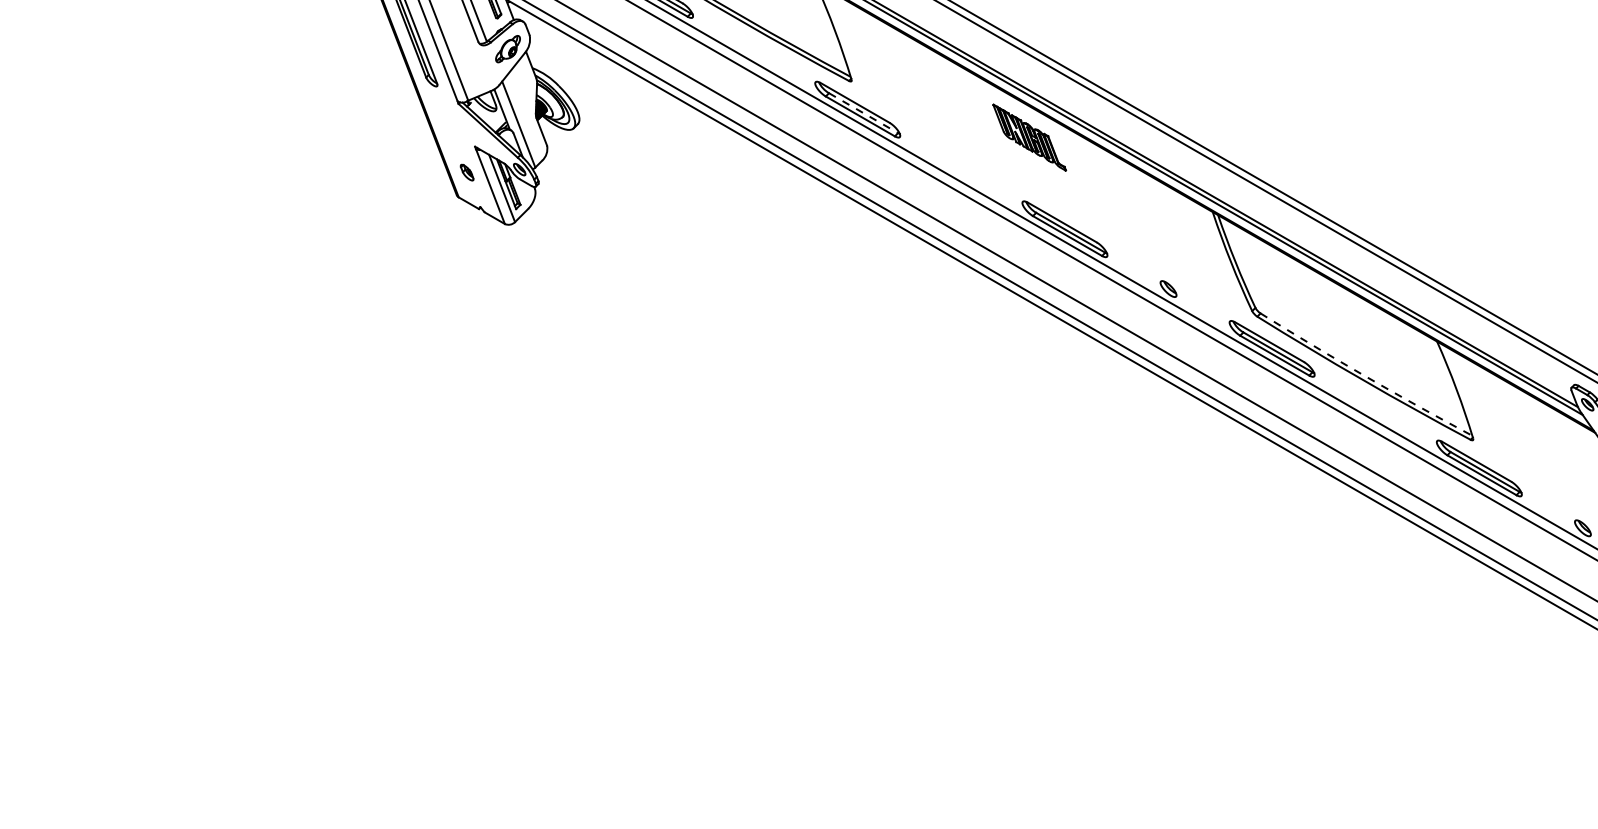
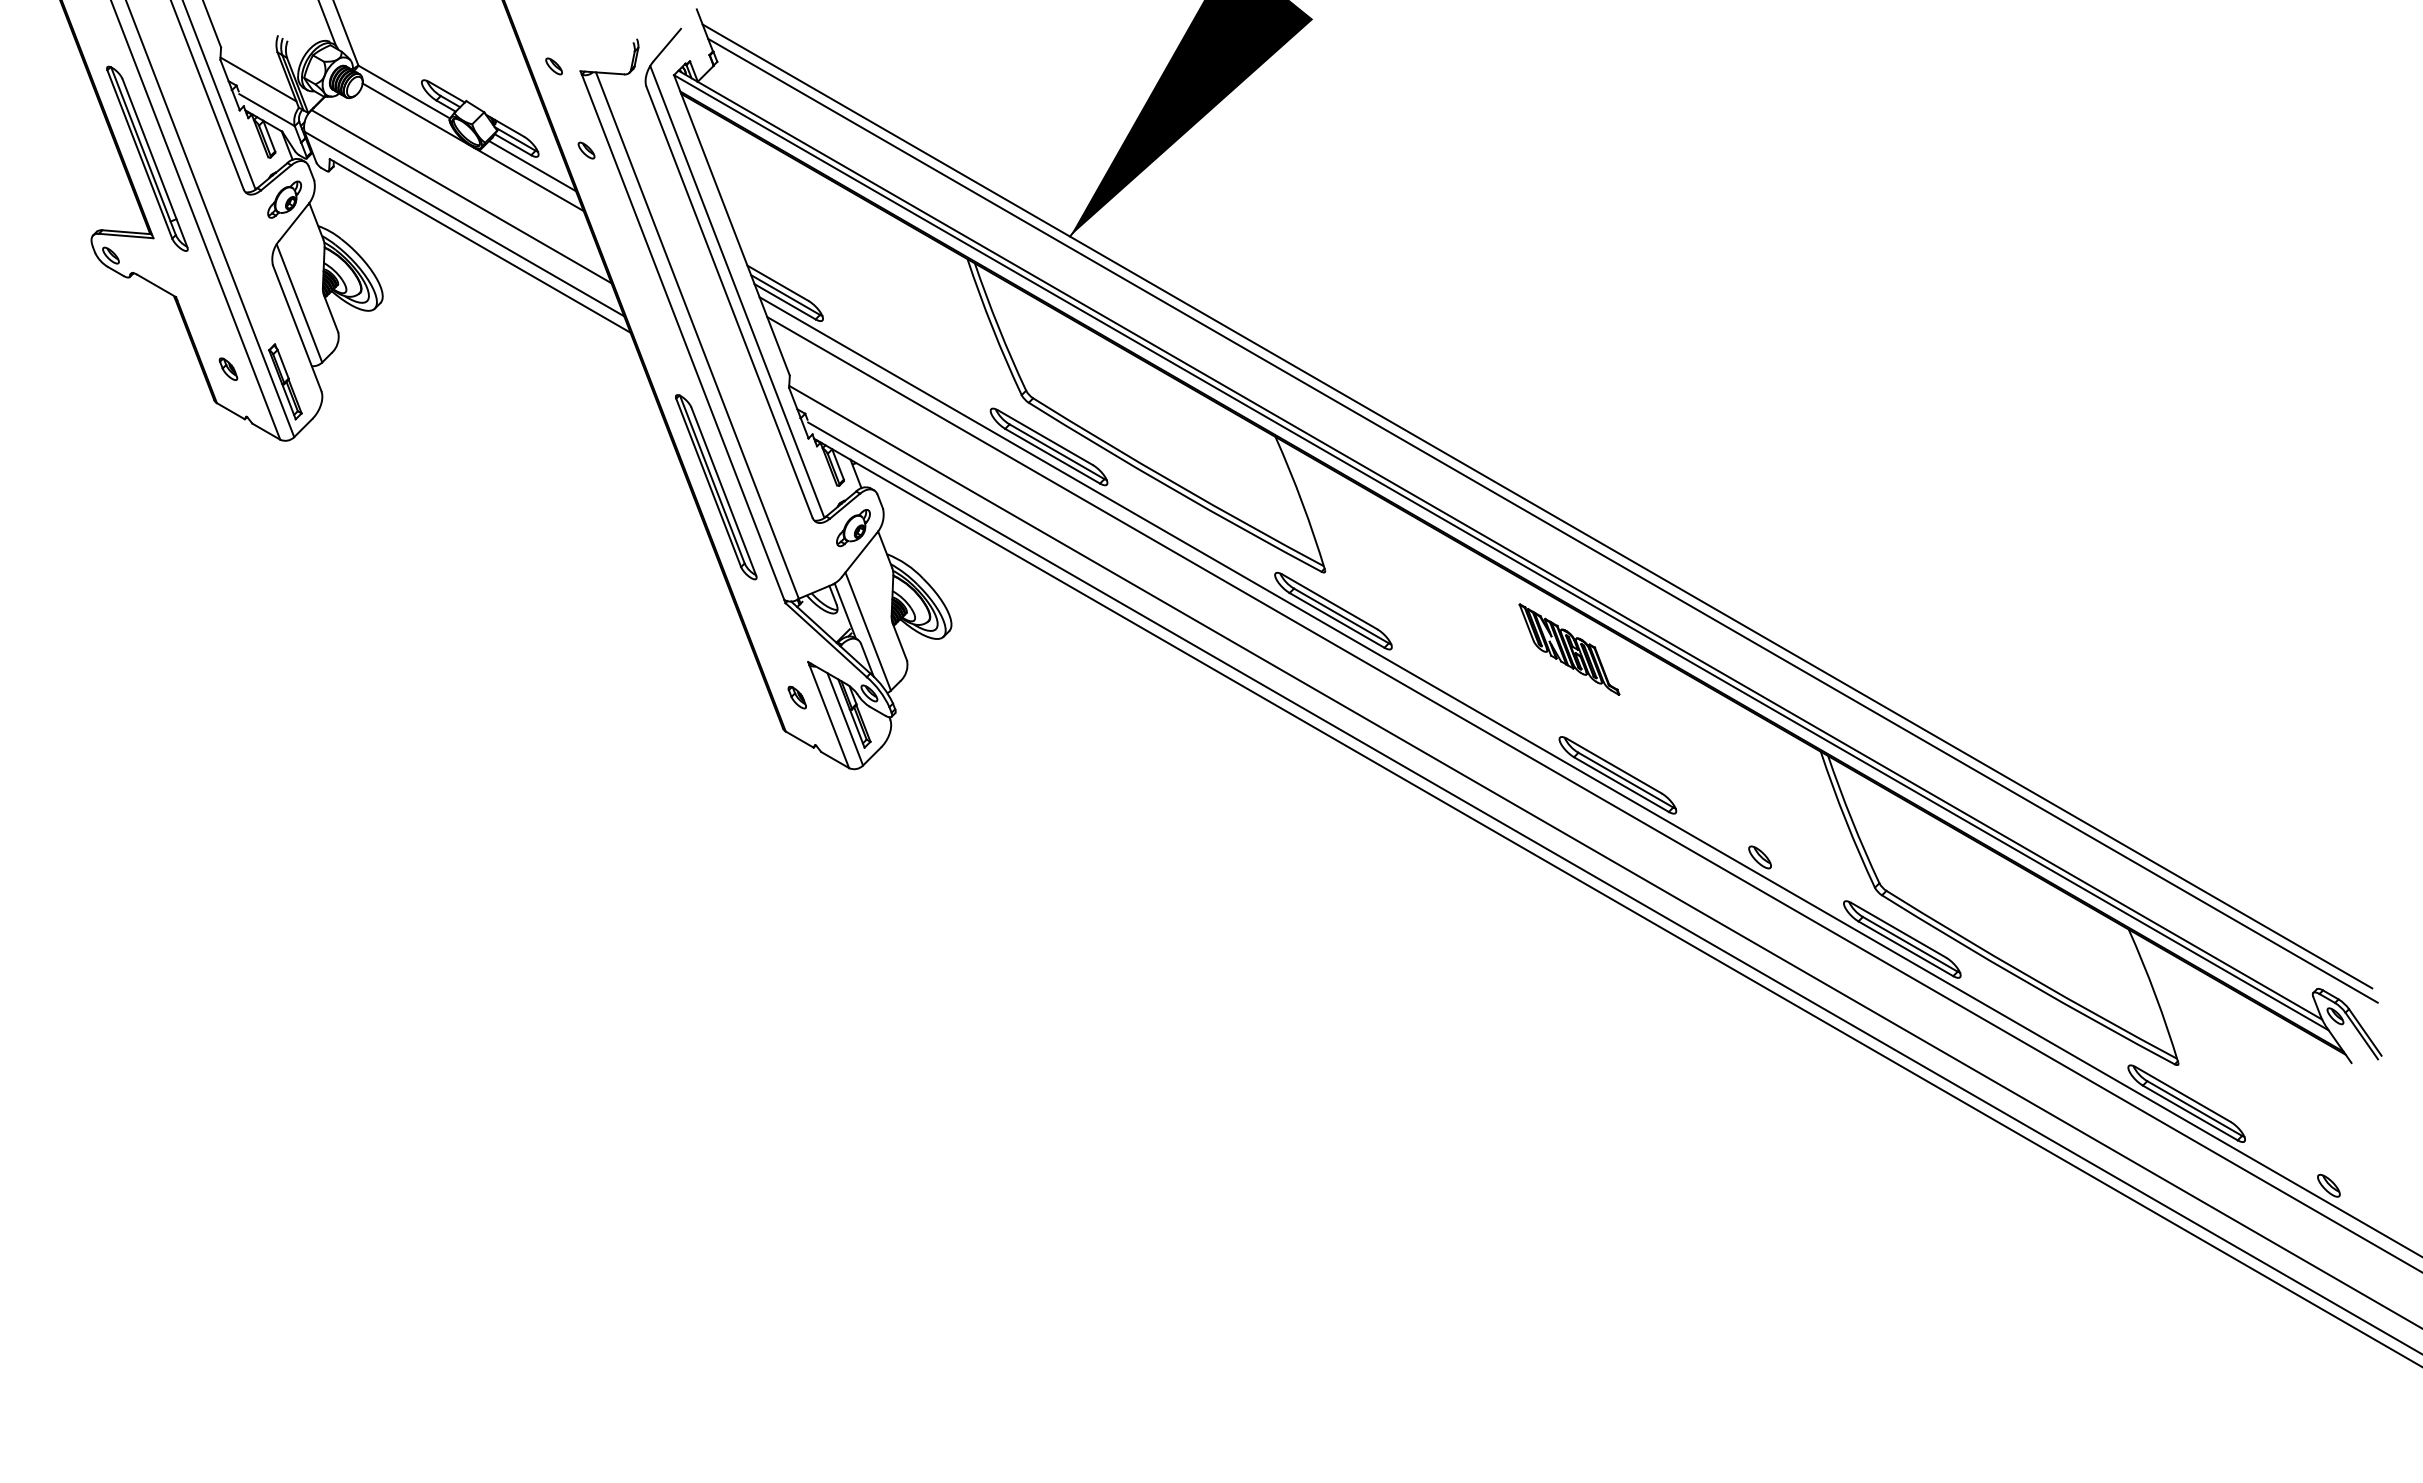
line: (863, 112) -> (1341, 615), dashed -> solid
arc: (1365, 376) -> (2030, 977), dashed -> solid

